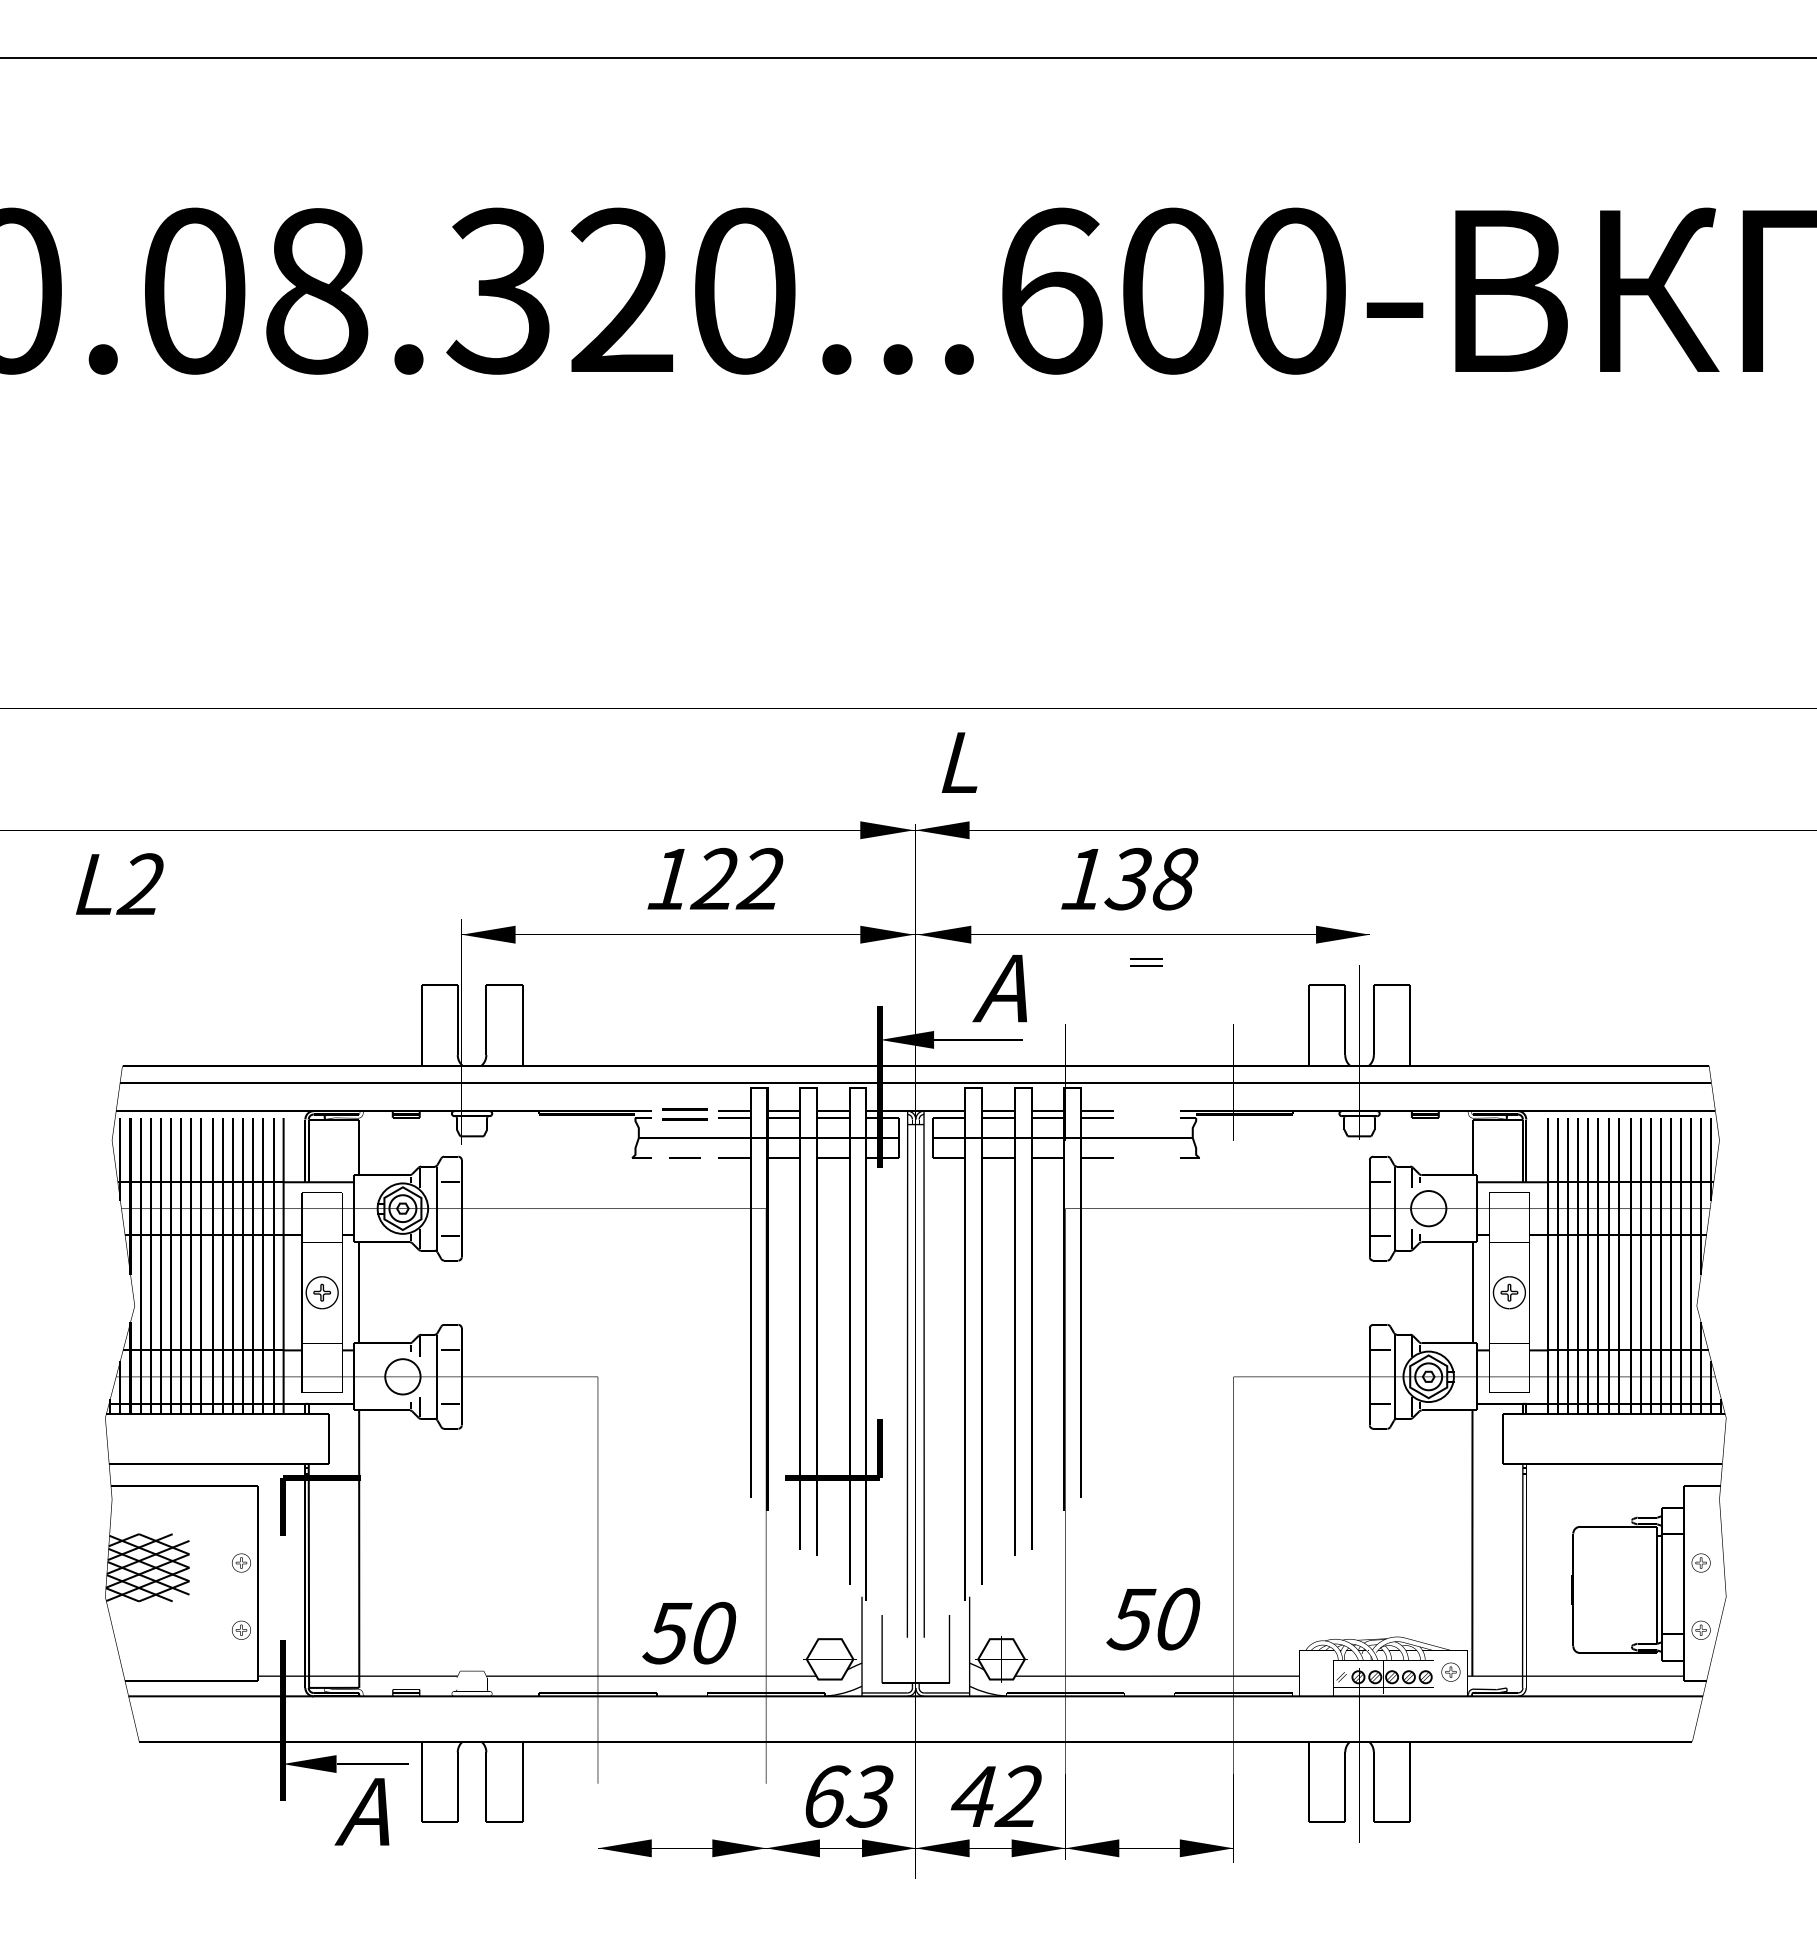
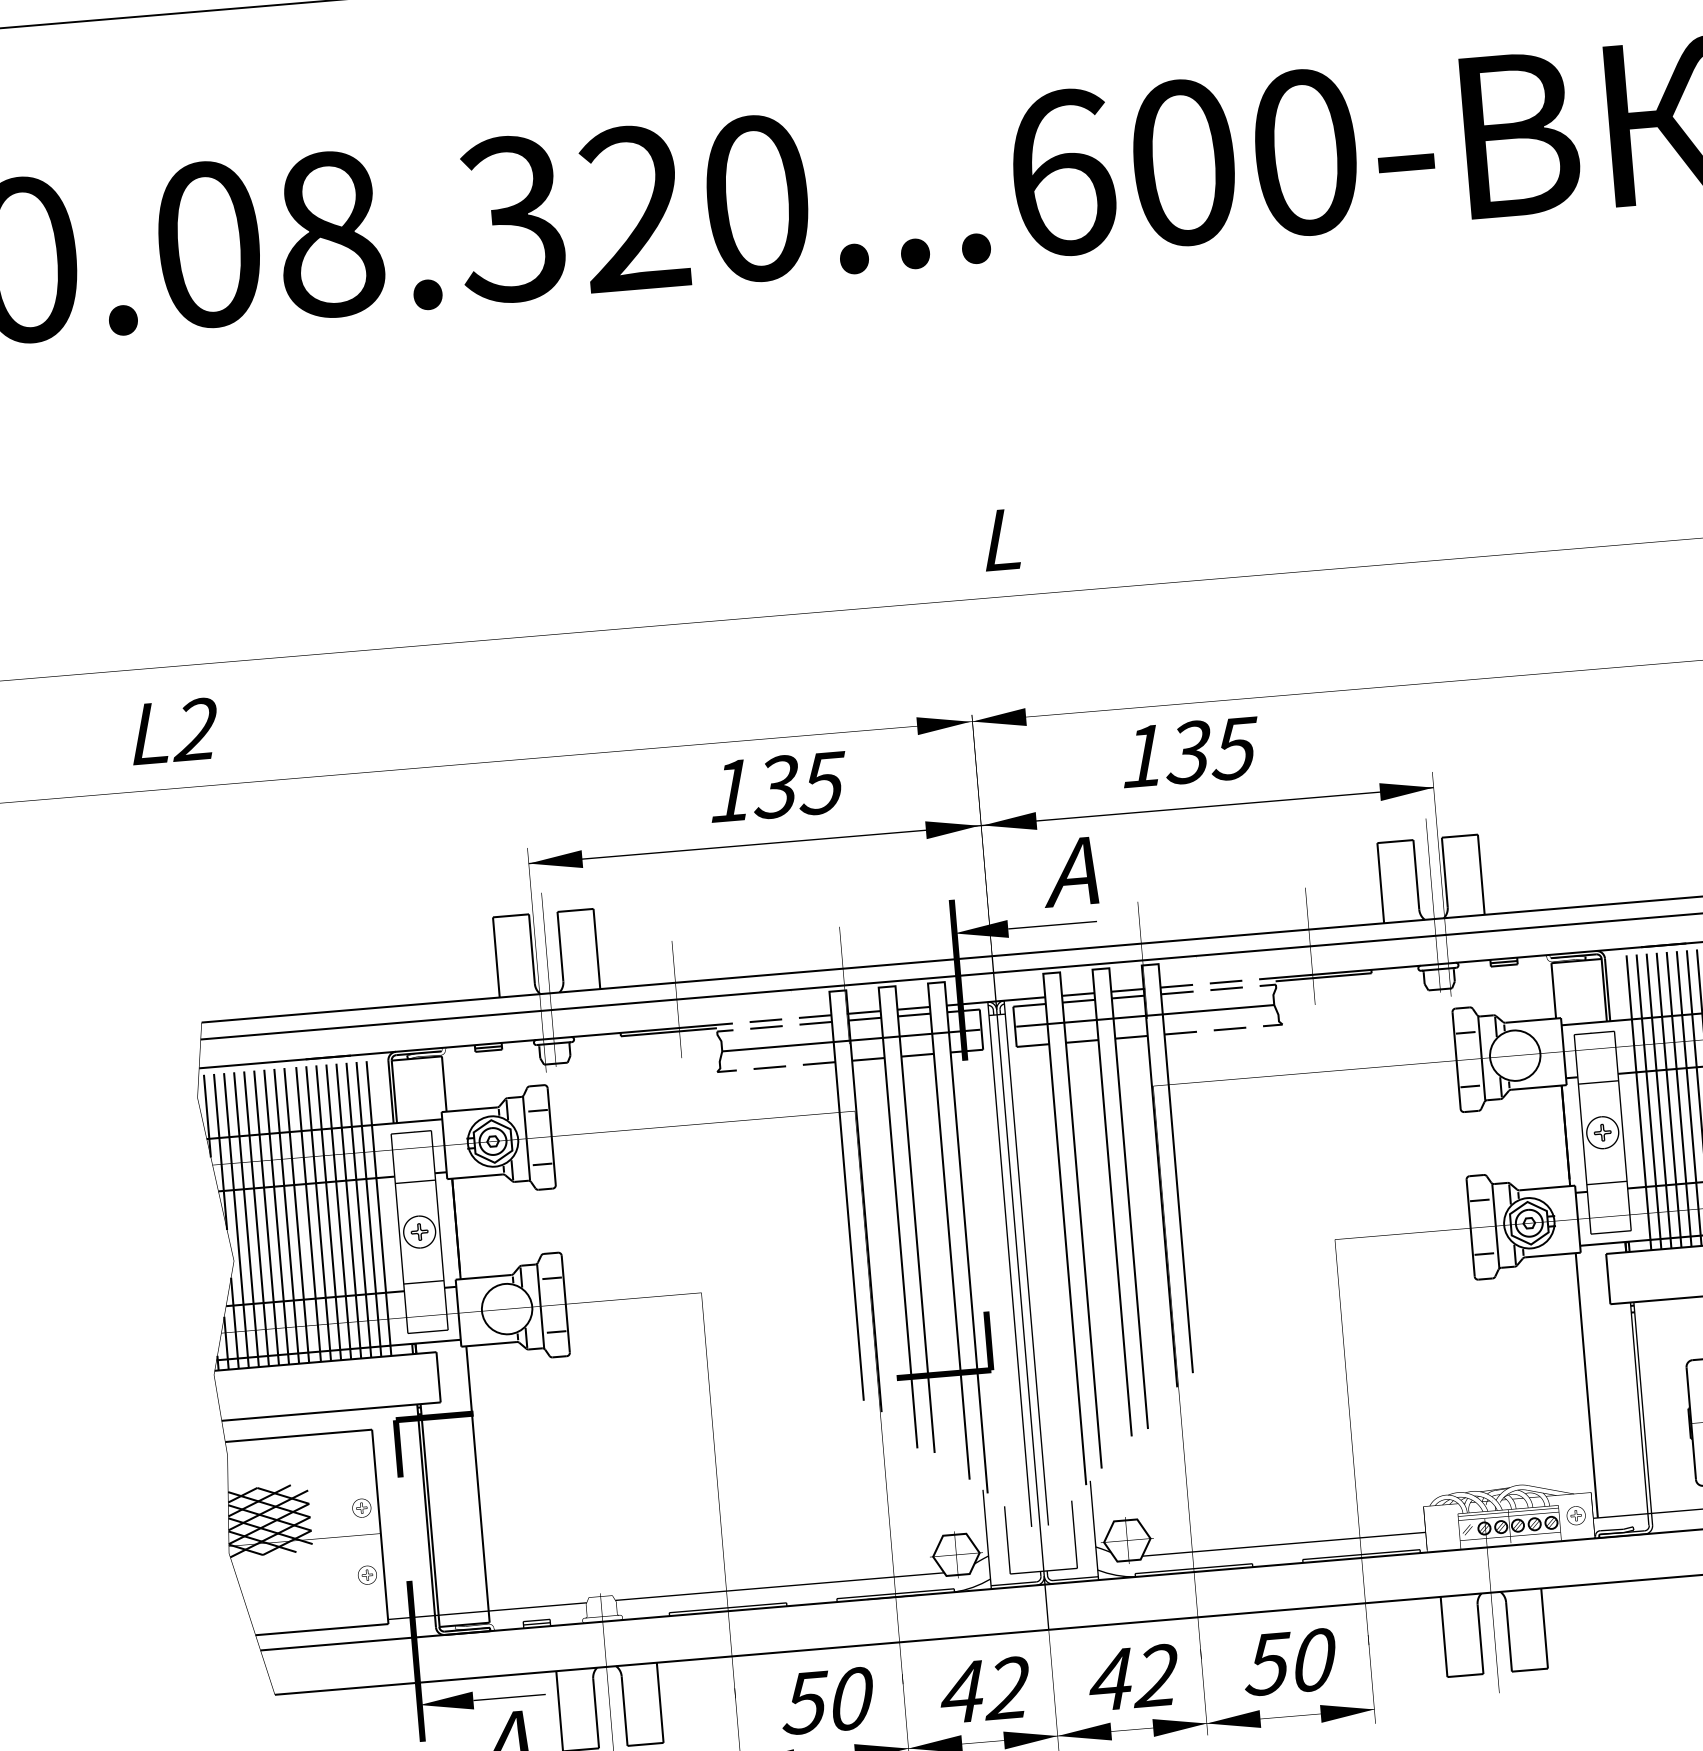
text: (959, 762) -> (1001, 539), moved
text: (737, 878) -> (798, 784), 122 -> 135
text: (1174, 879) -> (1234, 748), 138 -> 135
text: (119, 883) -> (174, 730), moved
part: (1146, 962) -> (1226, 985), moved
part: (684, 1114) -> (765, 1024), size x0.71
line: (1146, 1157) -> (1229, 1028), added
circle: (1428, 1208) -> (1515, 1055), size x1.43
circle: (402, 1376) -> (506, 1308), size x1.43
text: (1153, 1618) -> (1289, 1661), moved
text: (689, 1632) -> (827, 1700), moved
text: (847, 1796) -> (985, 1690), 63 -> 42

